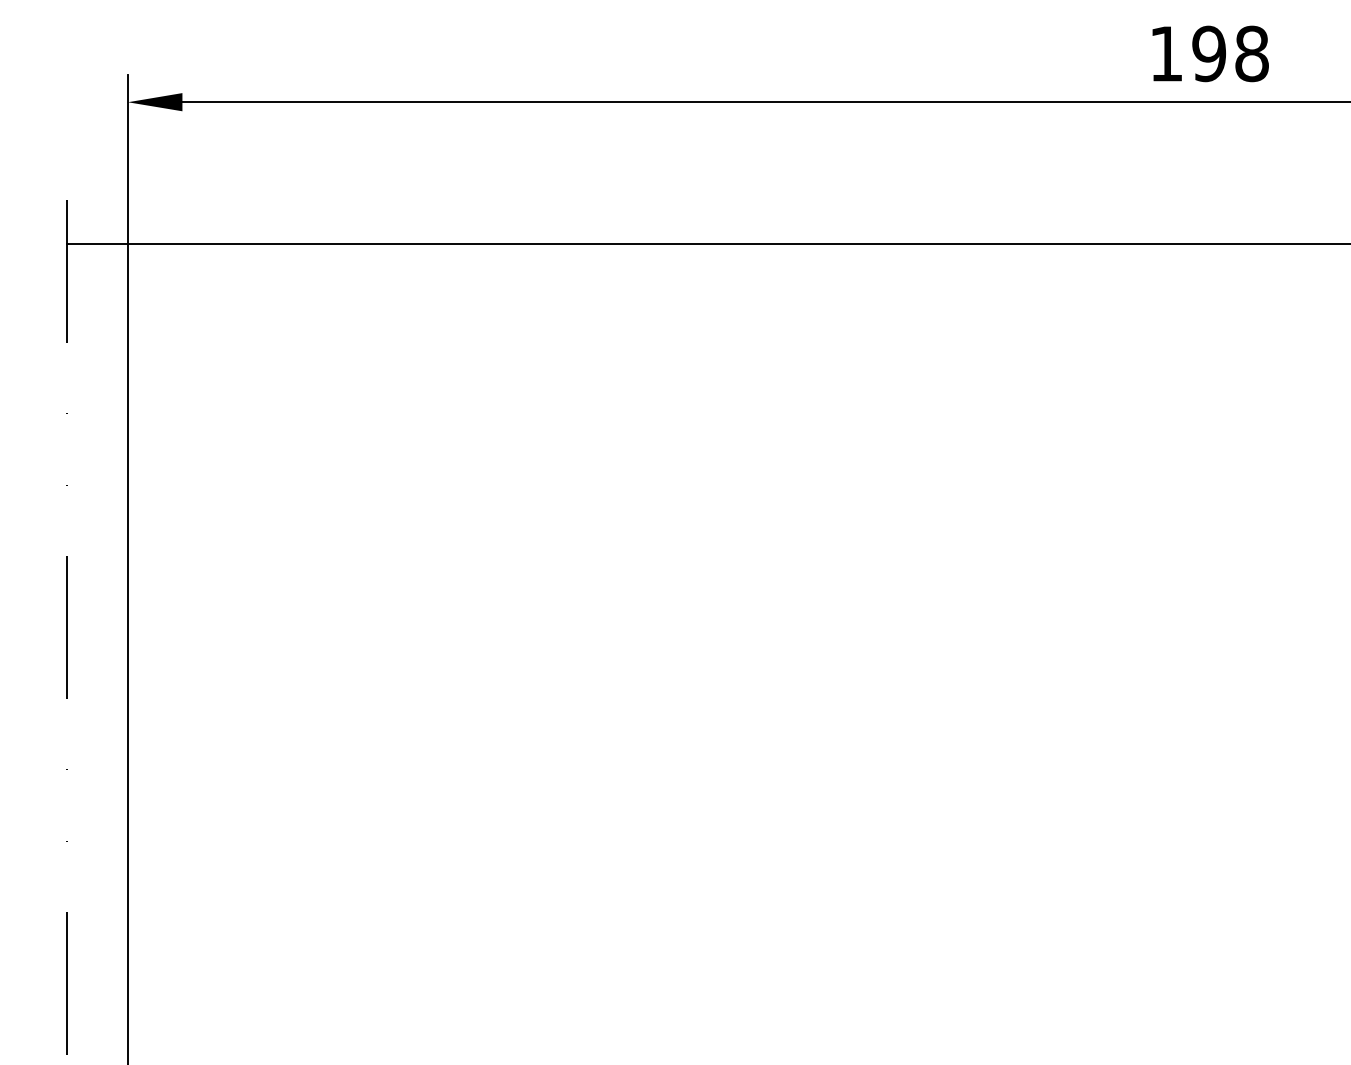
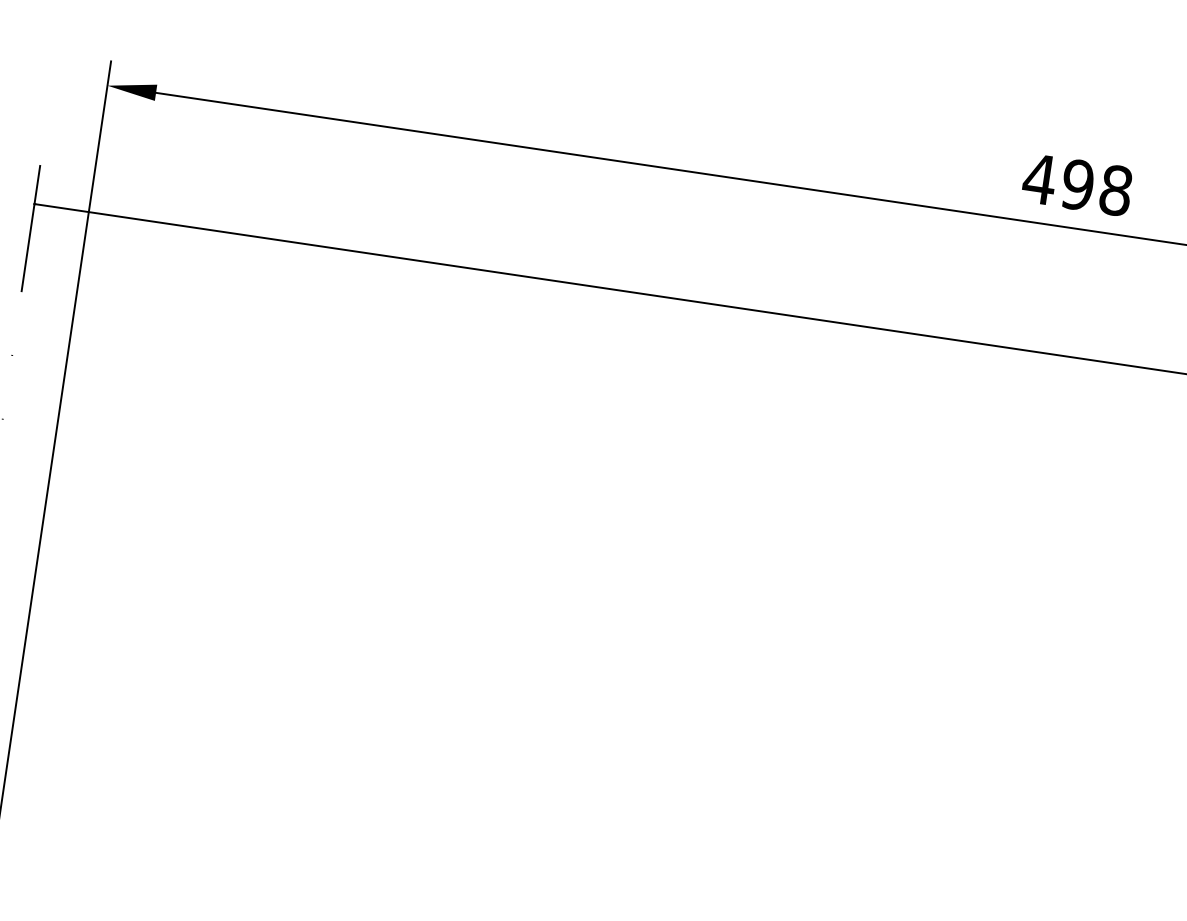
text: (1166, 53) -> (1039, 178), 198 -> 498

